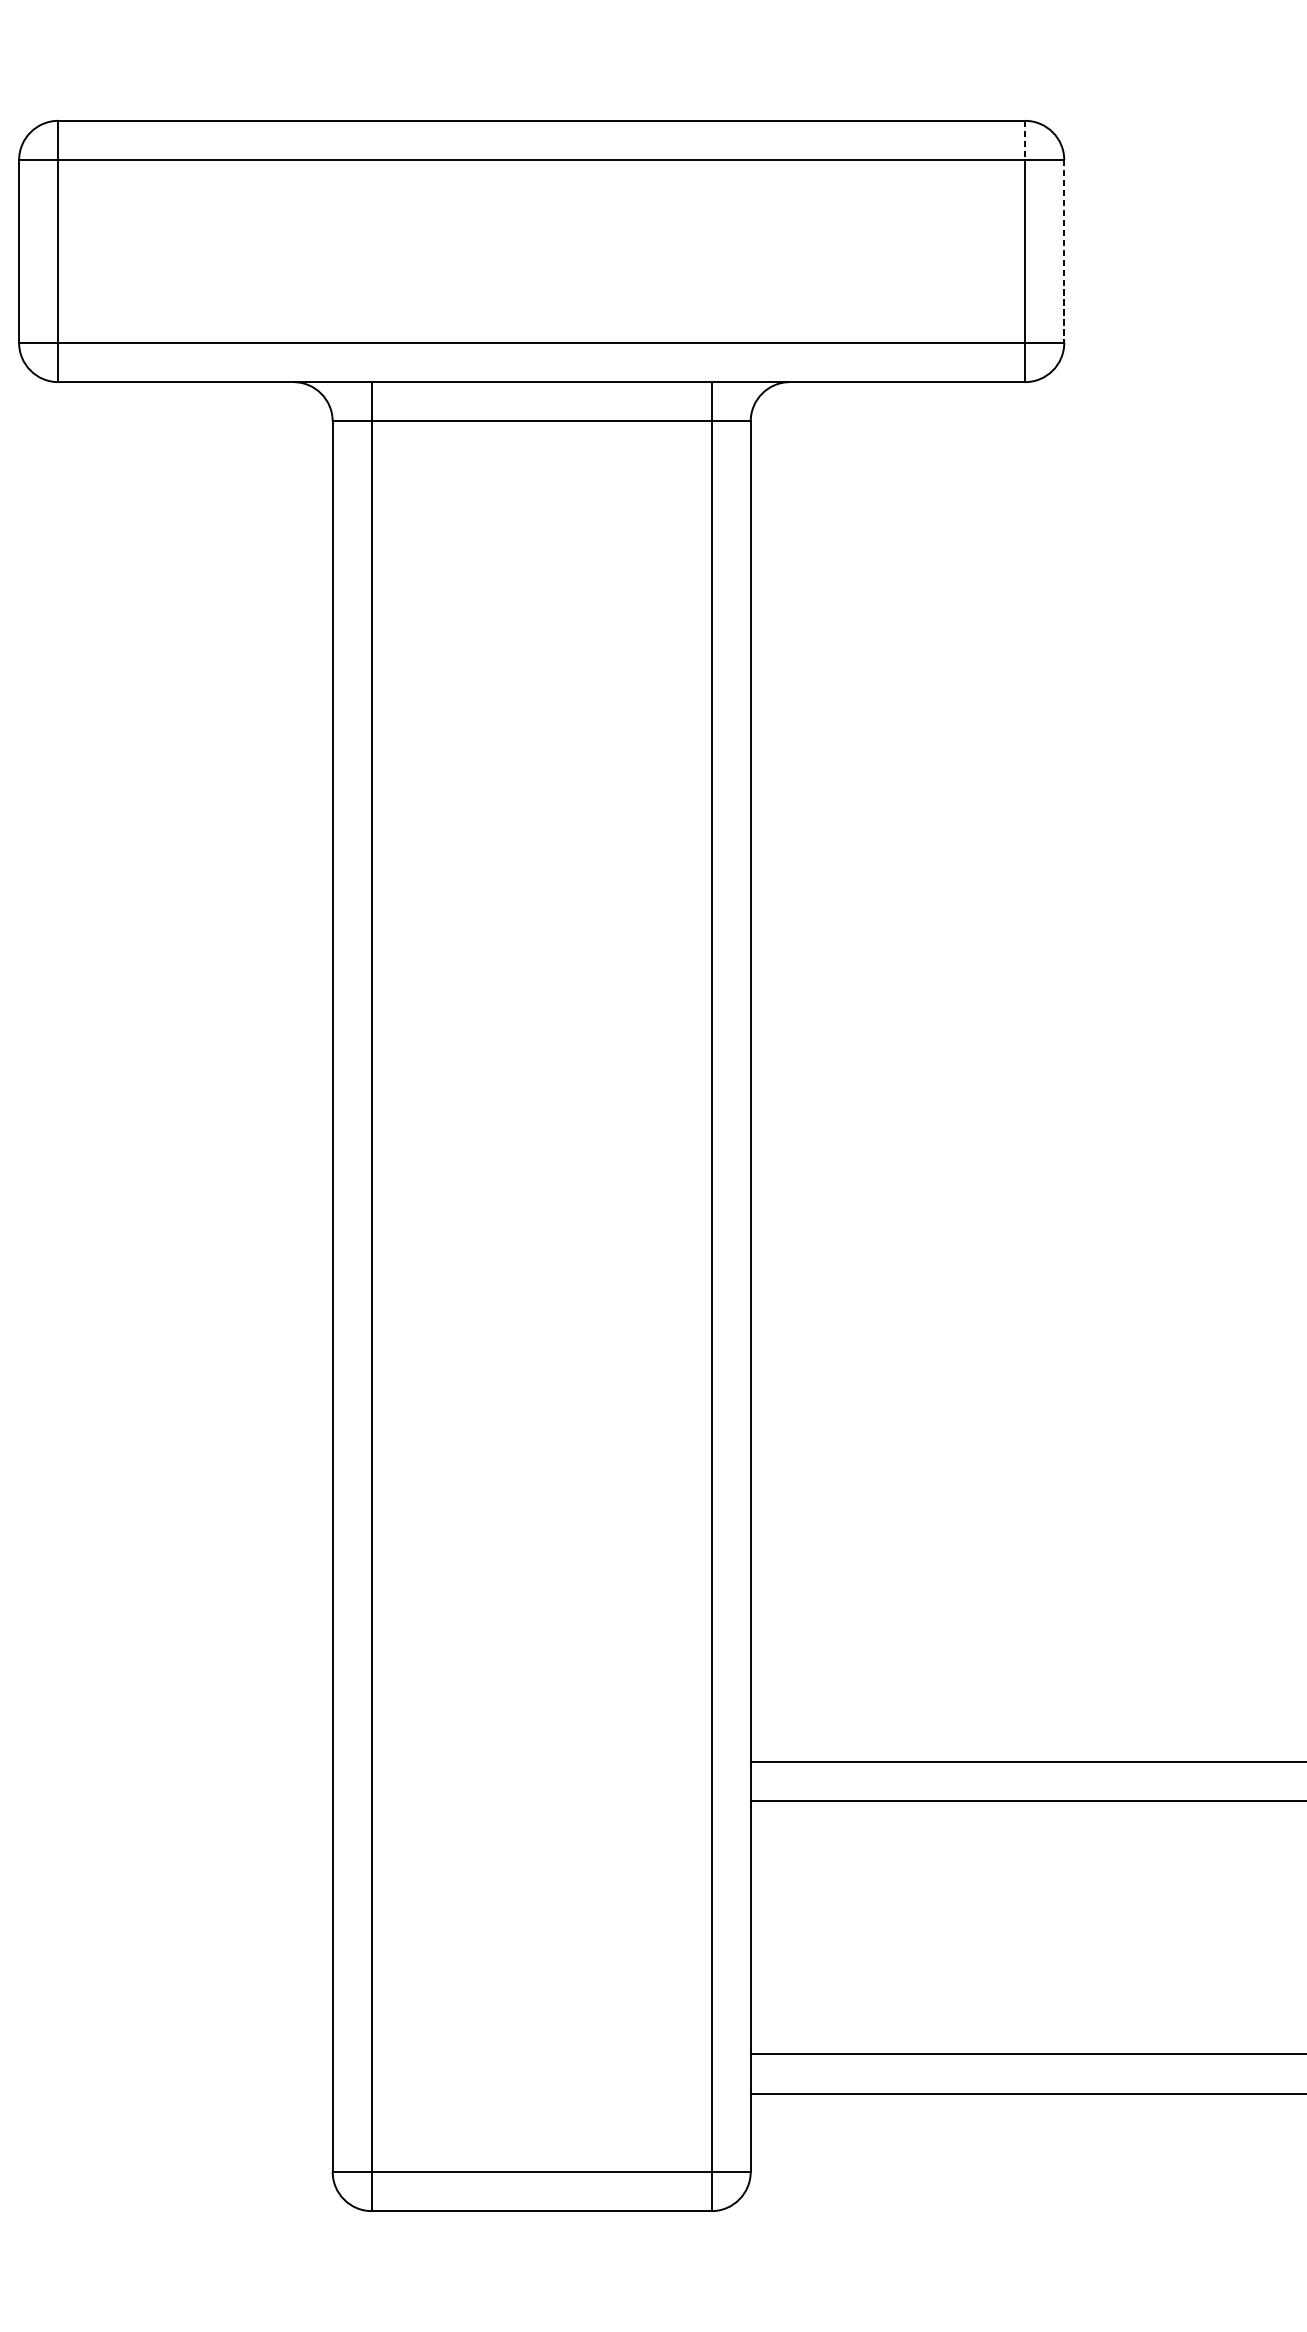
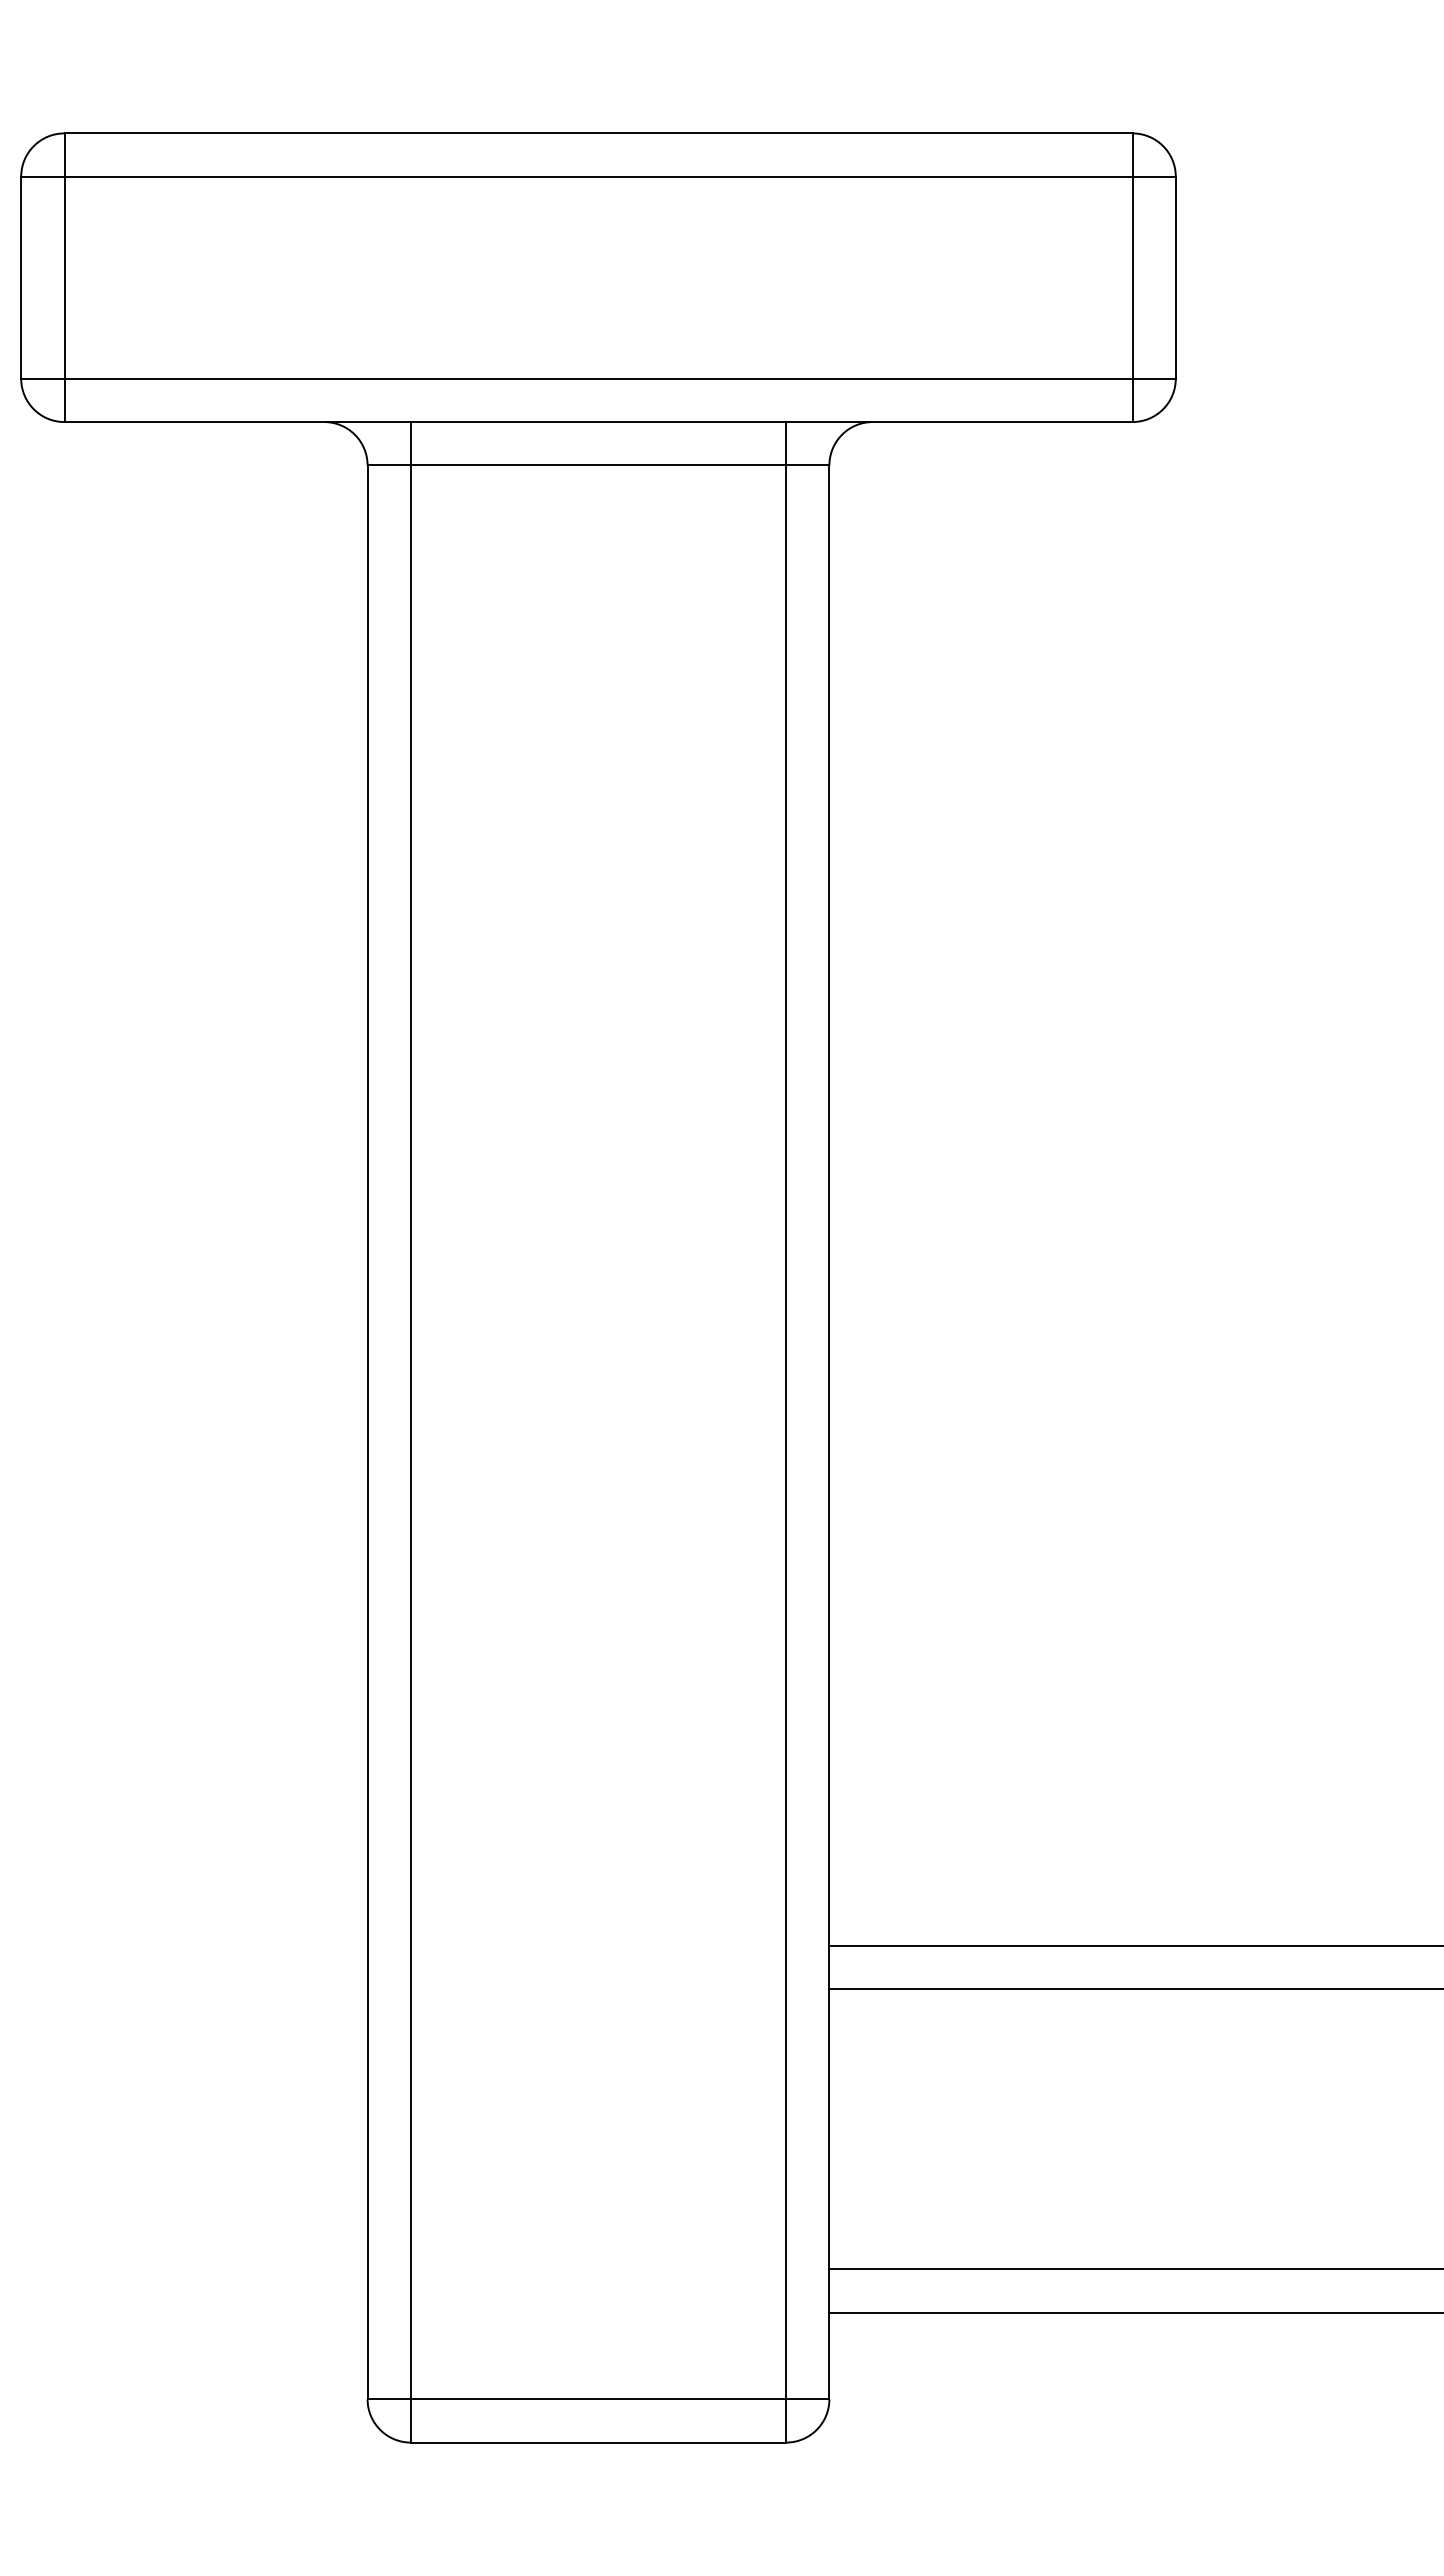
line: (1025, 140) -> (1132, 155), dashed -> solid
line: (1064, 252) -> (1175, 278), dashed -> solid

